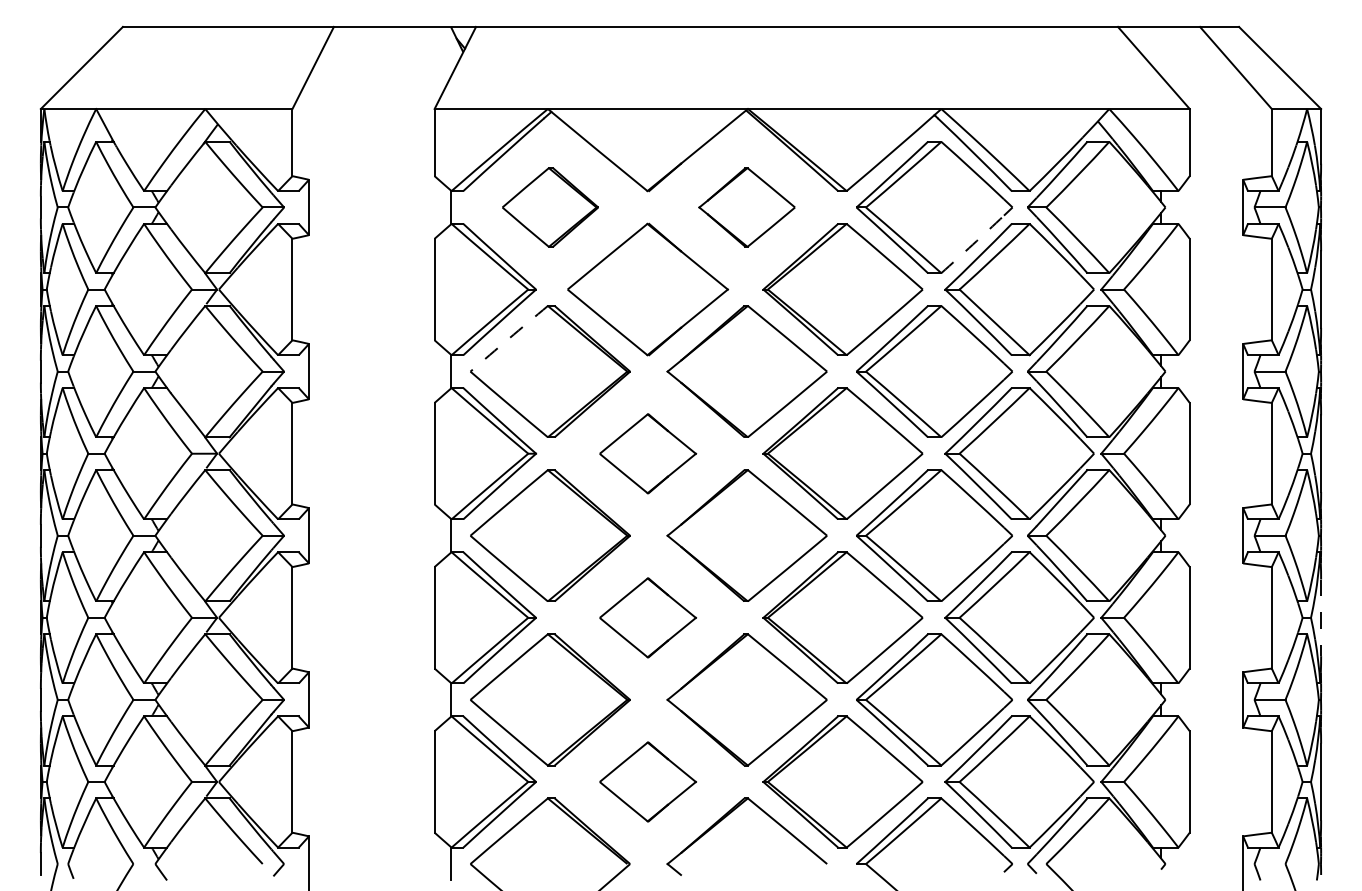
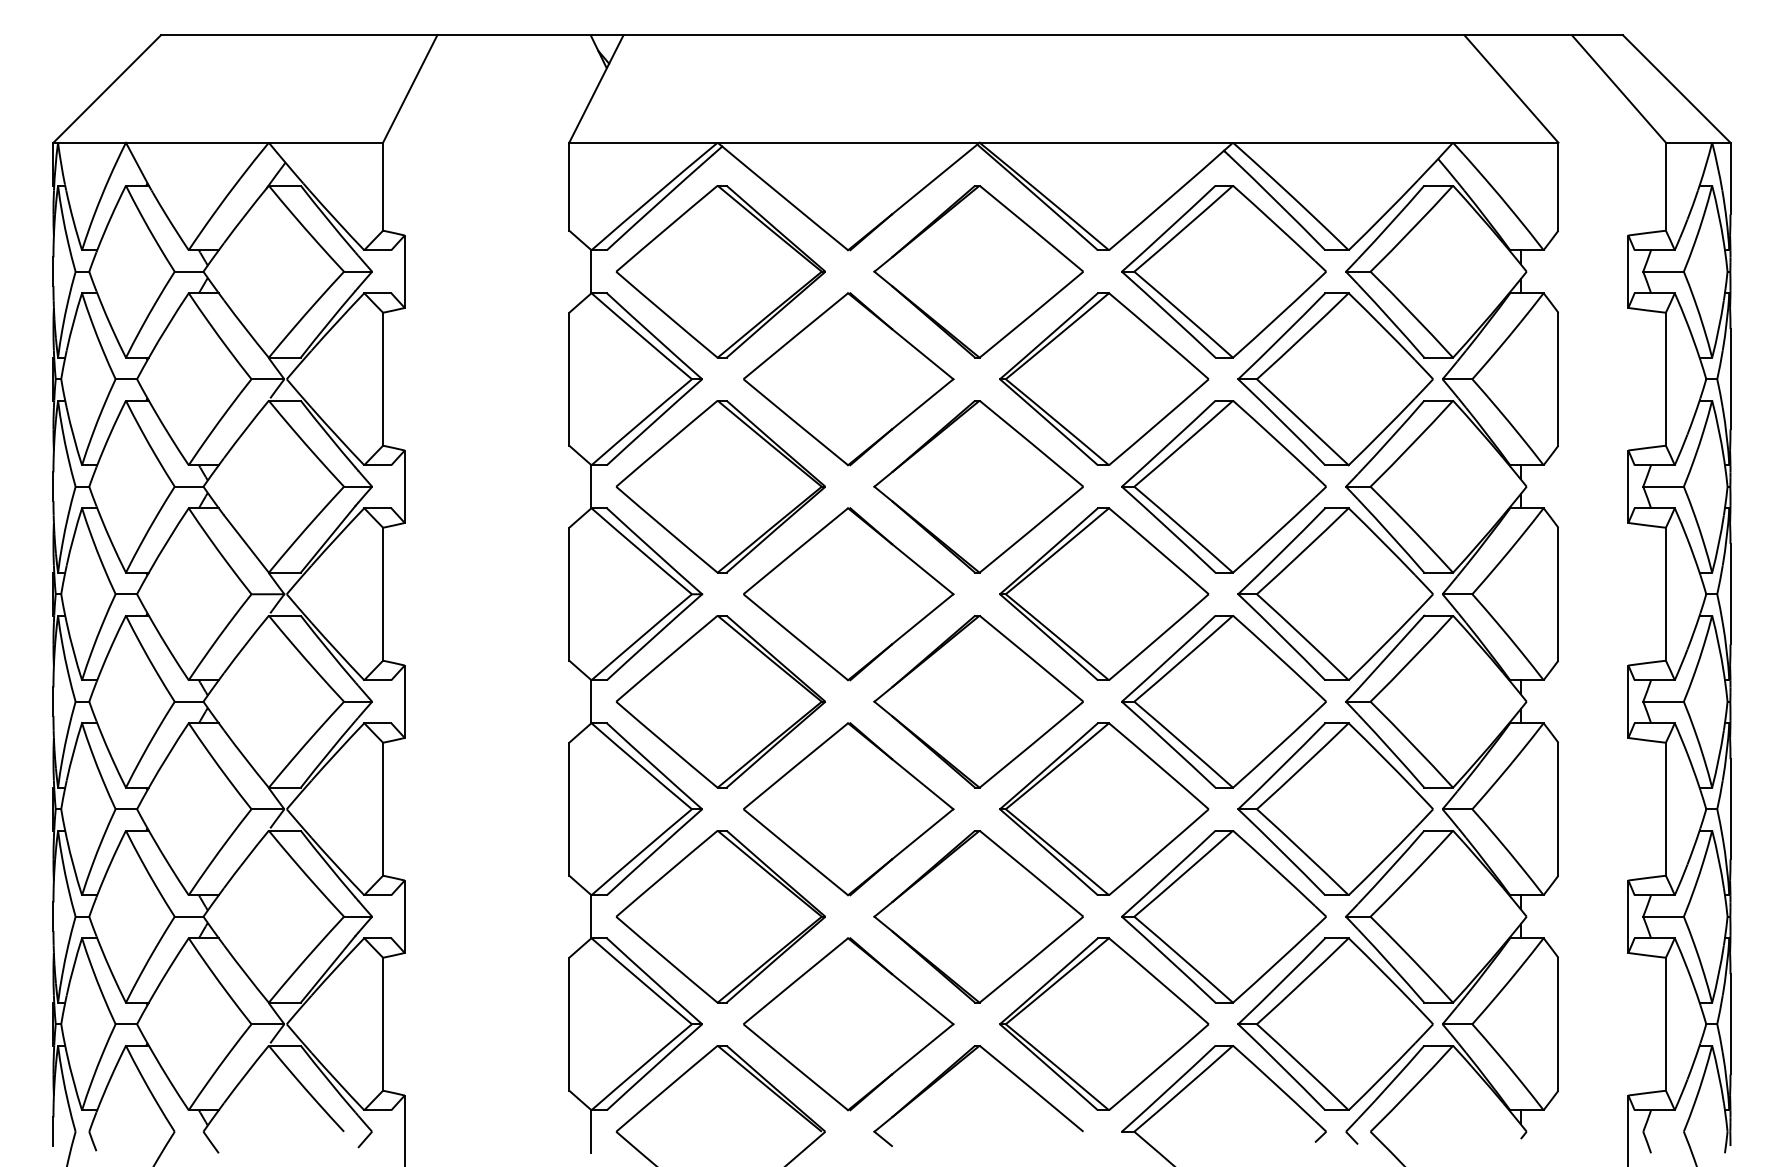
part: (550, 207) -> (721, 271), size x1.67
part: (746, 207) -> (977, 271), size x1.67
arc: (972, 244) -> (1273, 320), dashed -> solid
arc: (509, 338) -> (667, 443), dashed -> solid
part: (647, 453) -> (848, 593), size x1.67
part: (647, 617) -> (848, 808), size x1.67
line: (1321, 618) -> (1730, 810), dashed -> solid
part: (647, 781) -> (848, 1023), size x1.67

